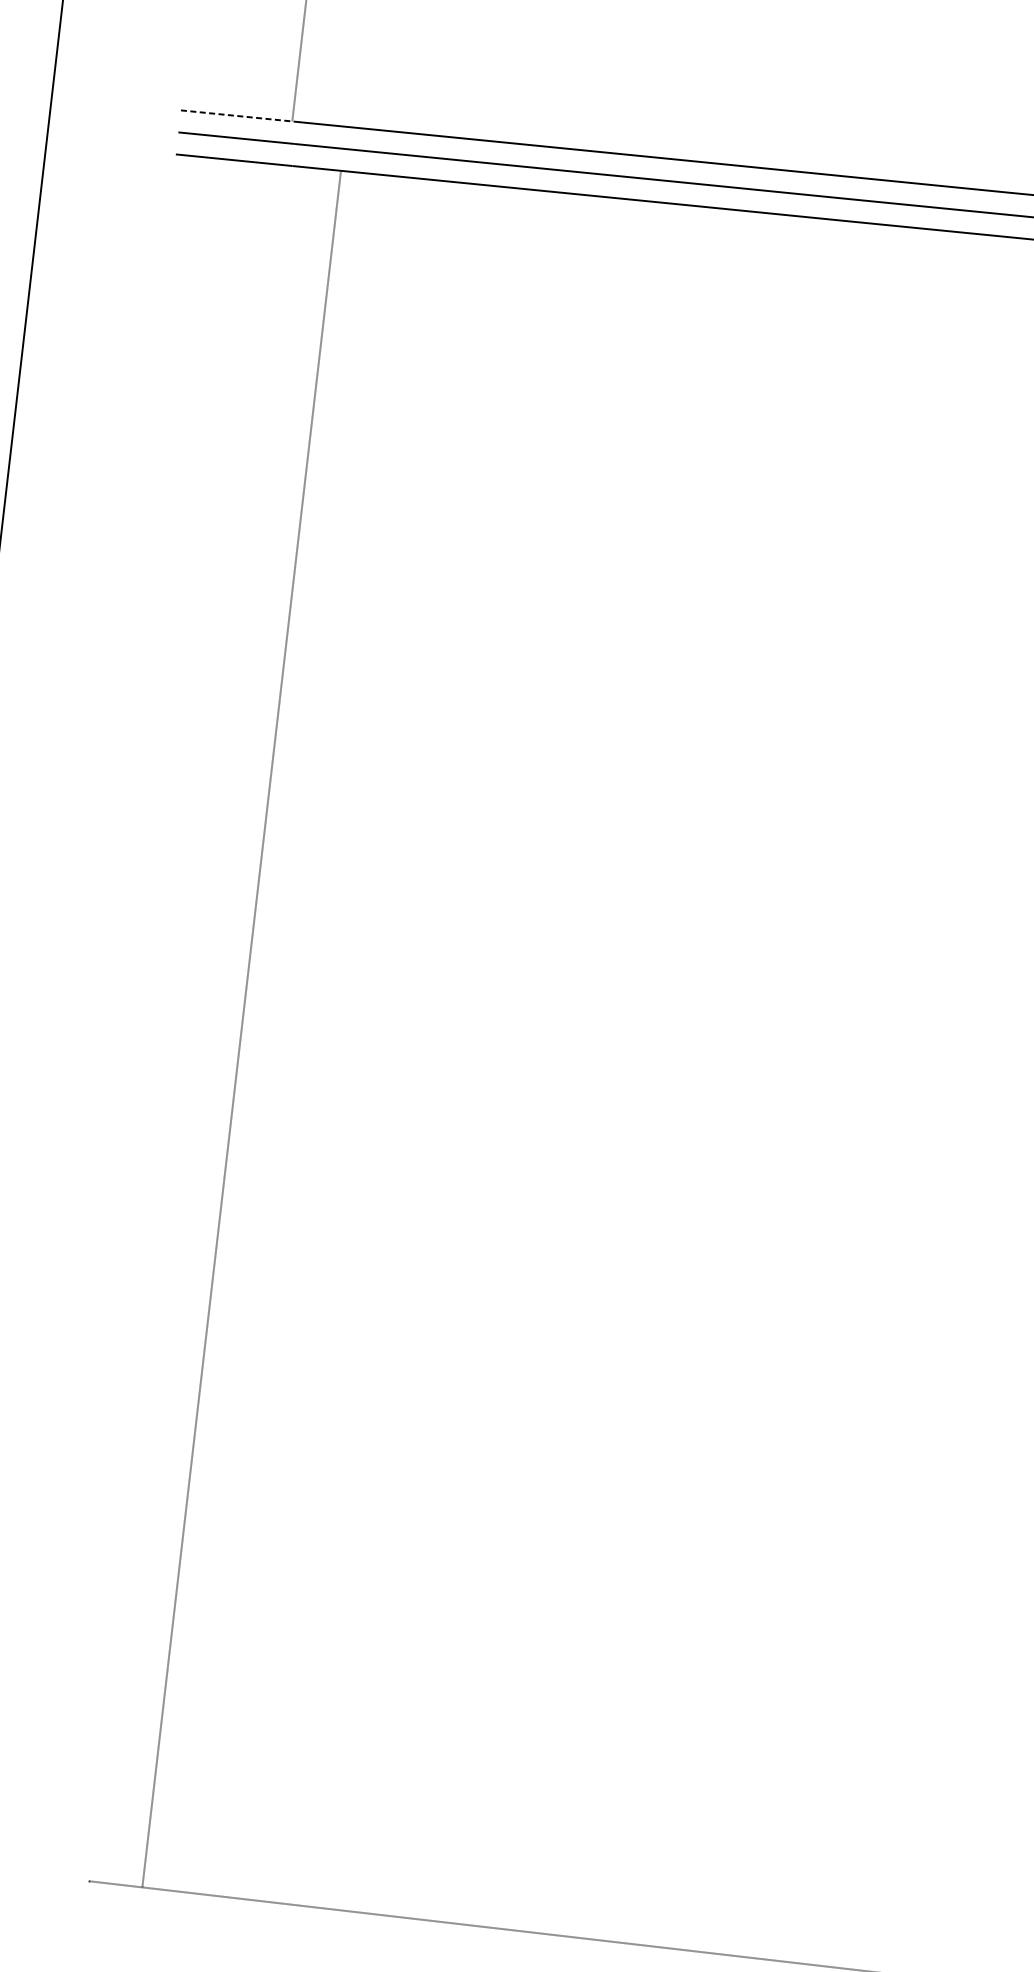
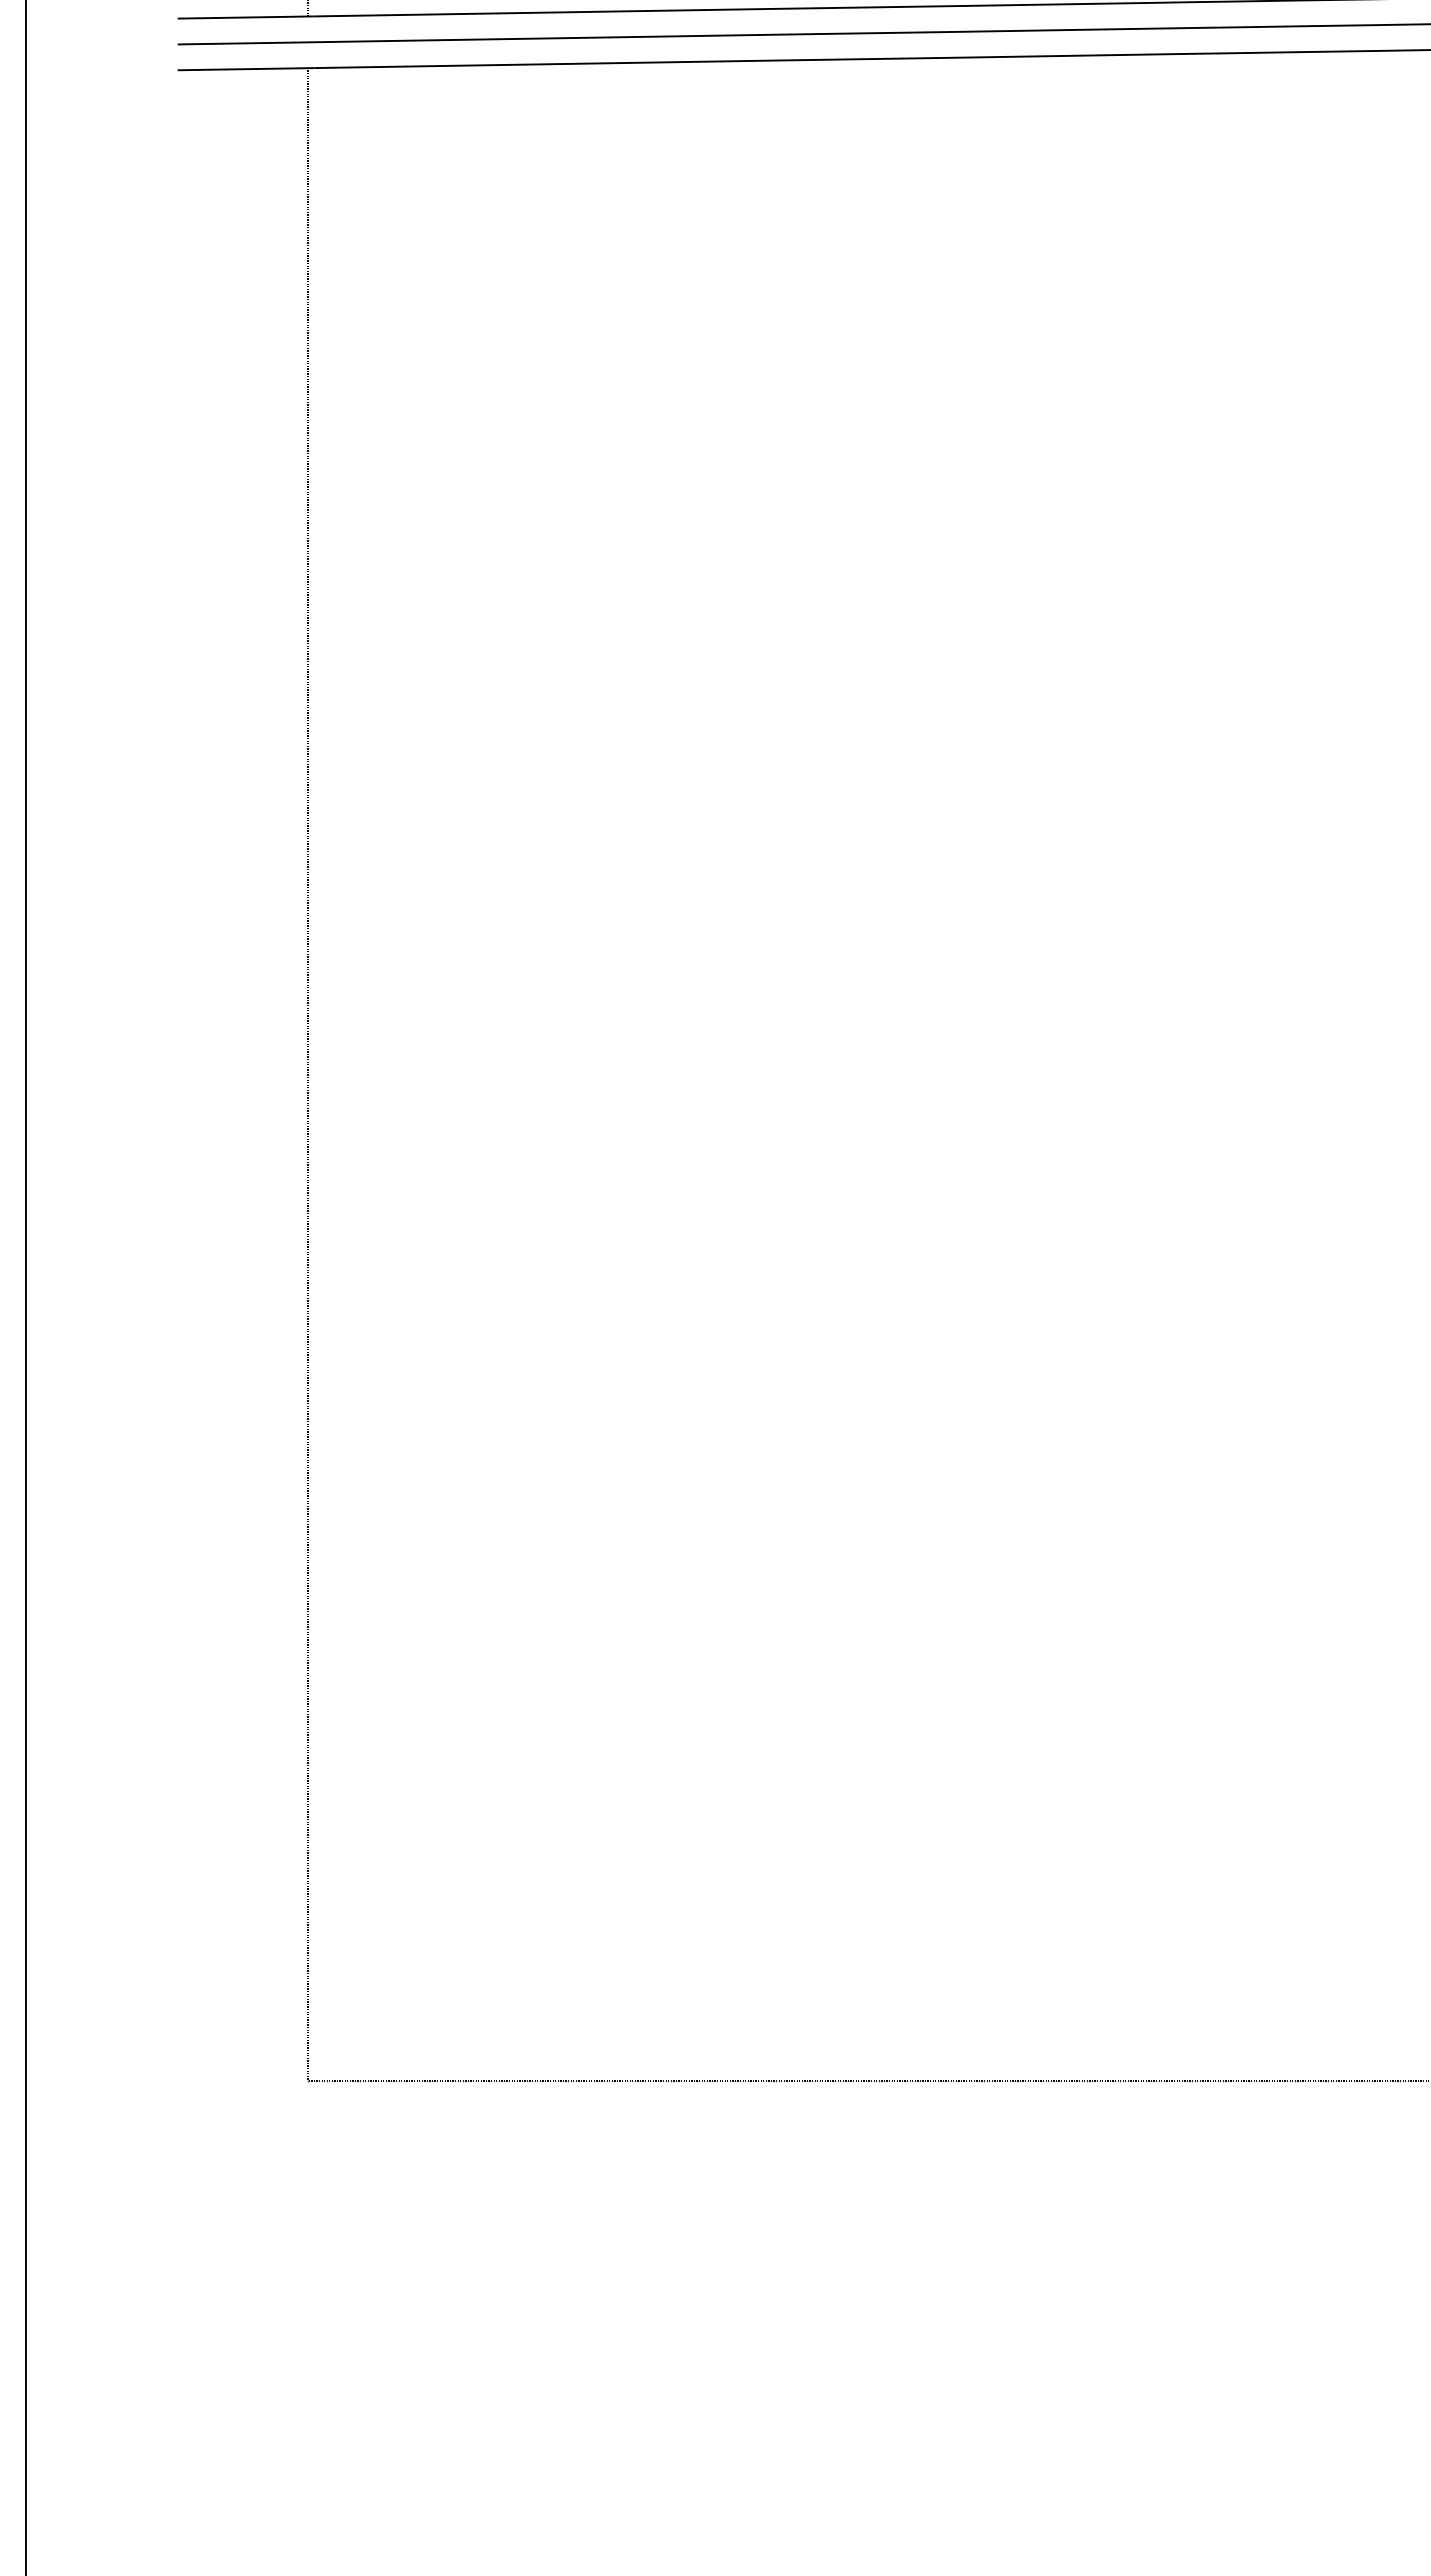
line: (238, 116) -> (245, 17), dashed -> solid
line: (241, 1029) -> (308, 1074), moved

